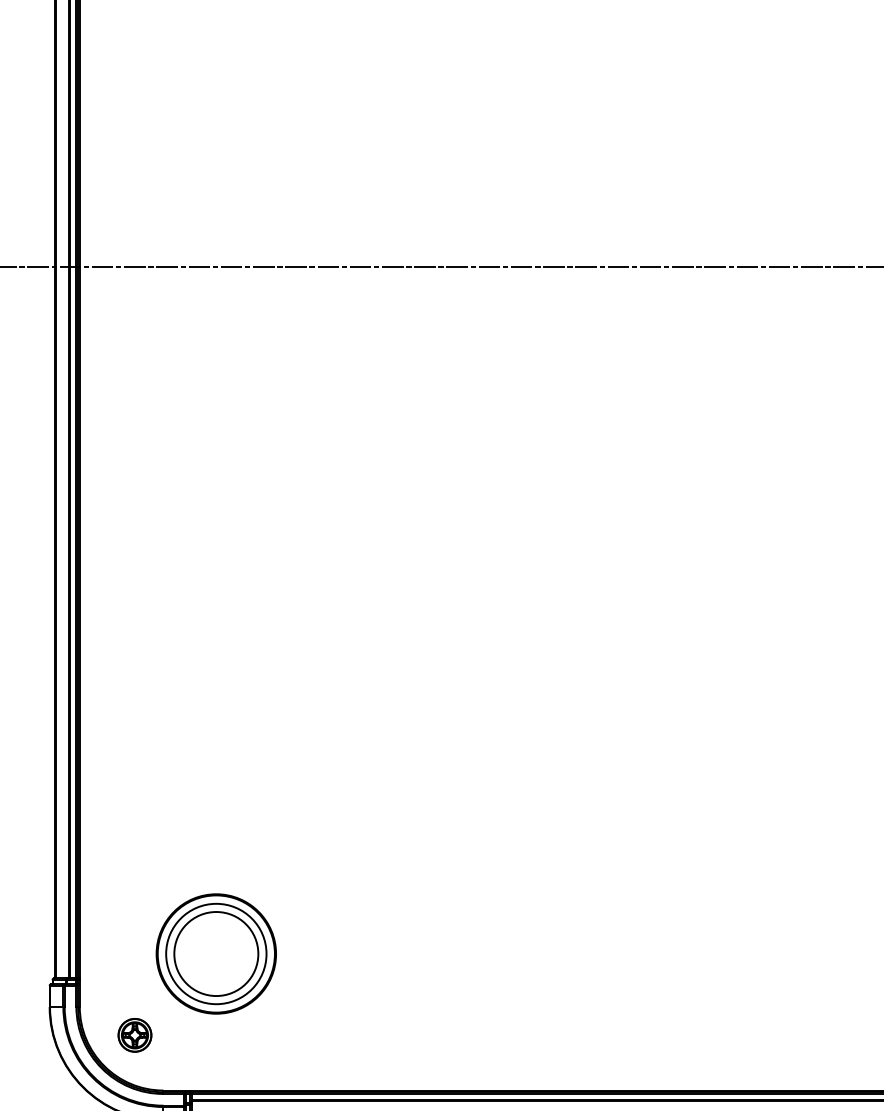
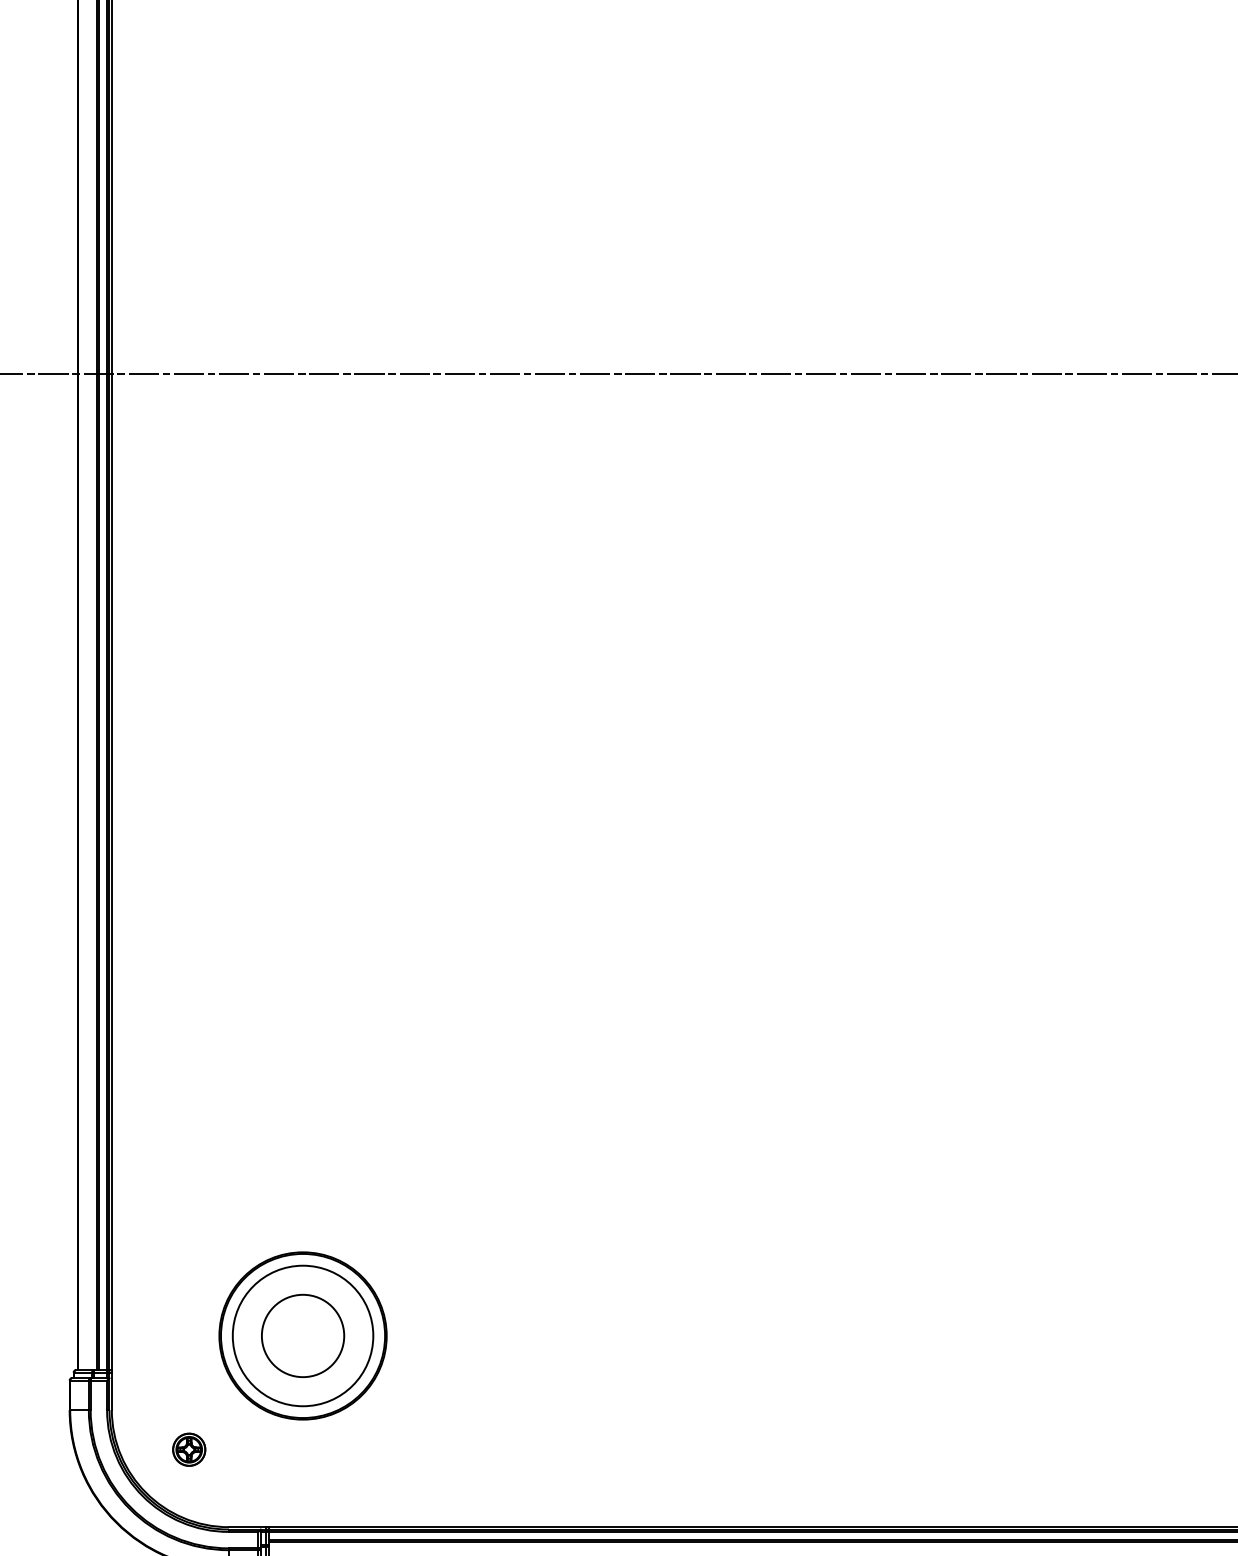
circle: (215, 953) -> (302, 1335), size x0.7
part: (135, 1035) -> (189, 1449), size x0.7

